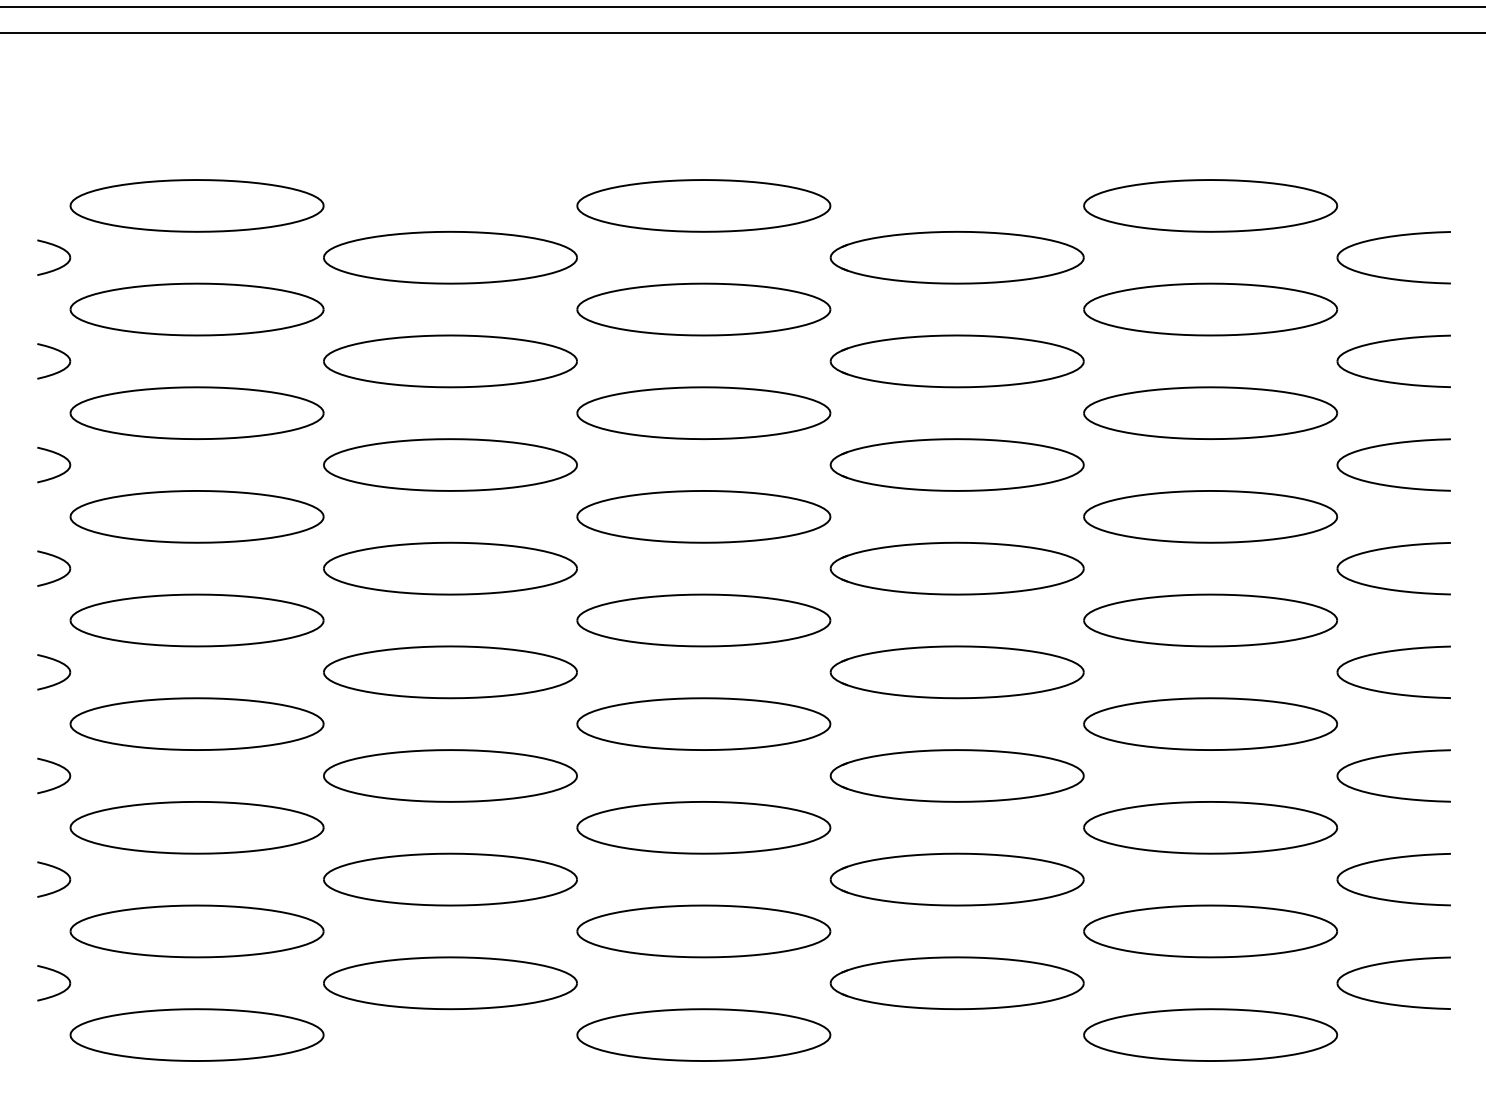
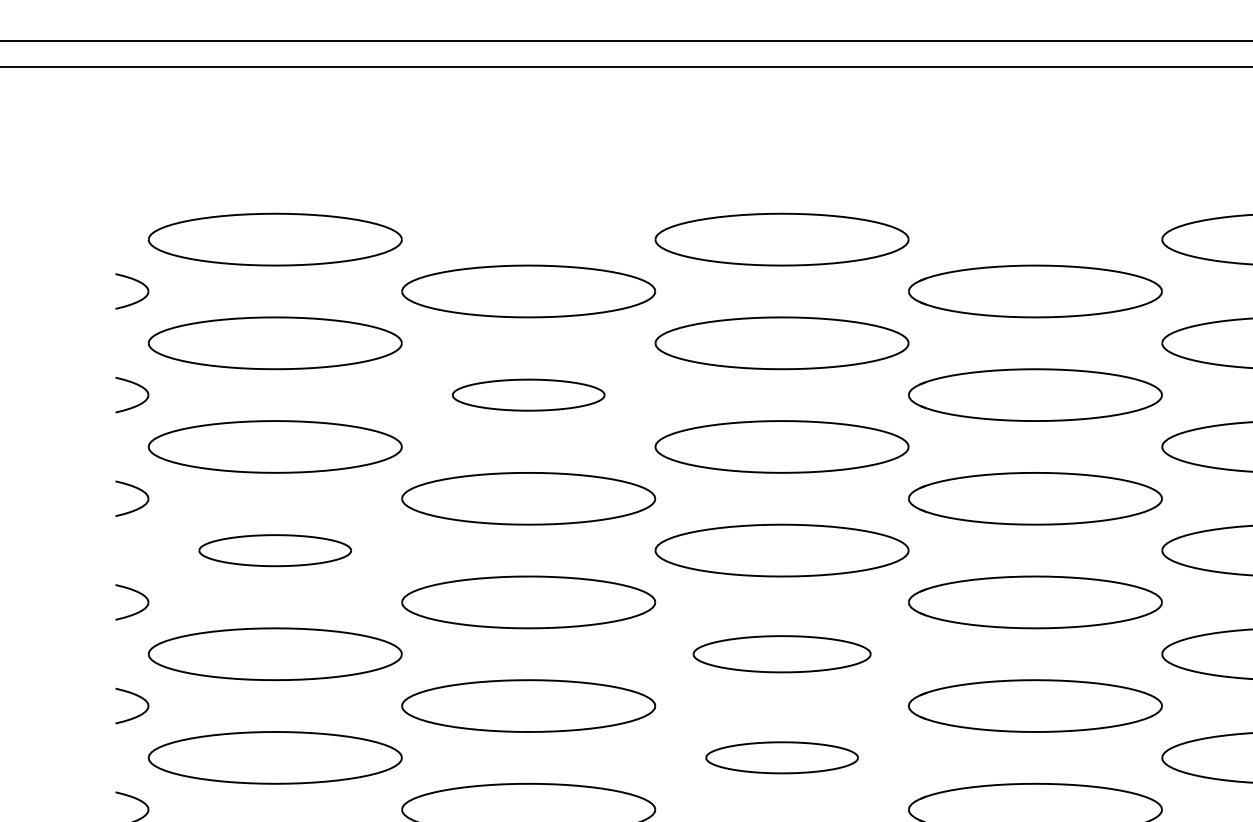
part: (450, 361) -> (528, 395), size x0.6
part: (196, 516) -> (274, 550), size x0.6
part: (703, 620) -> (781, 654), size x0.7
part: (703, 723) -> (781, 757), size x0.6

